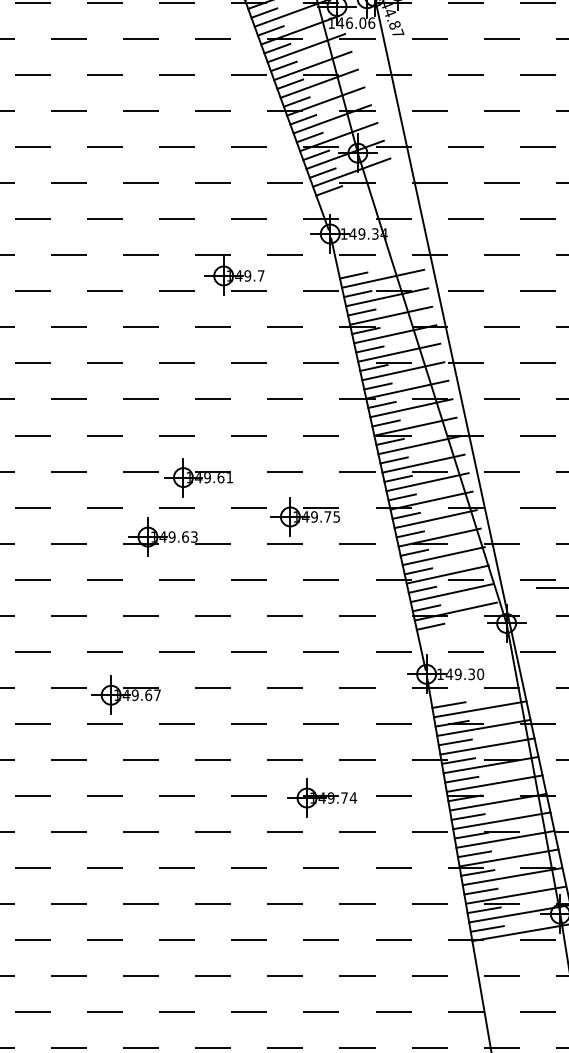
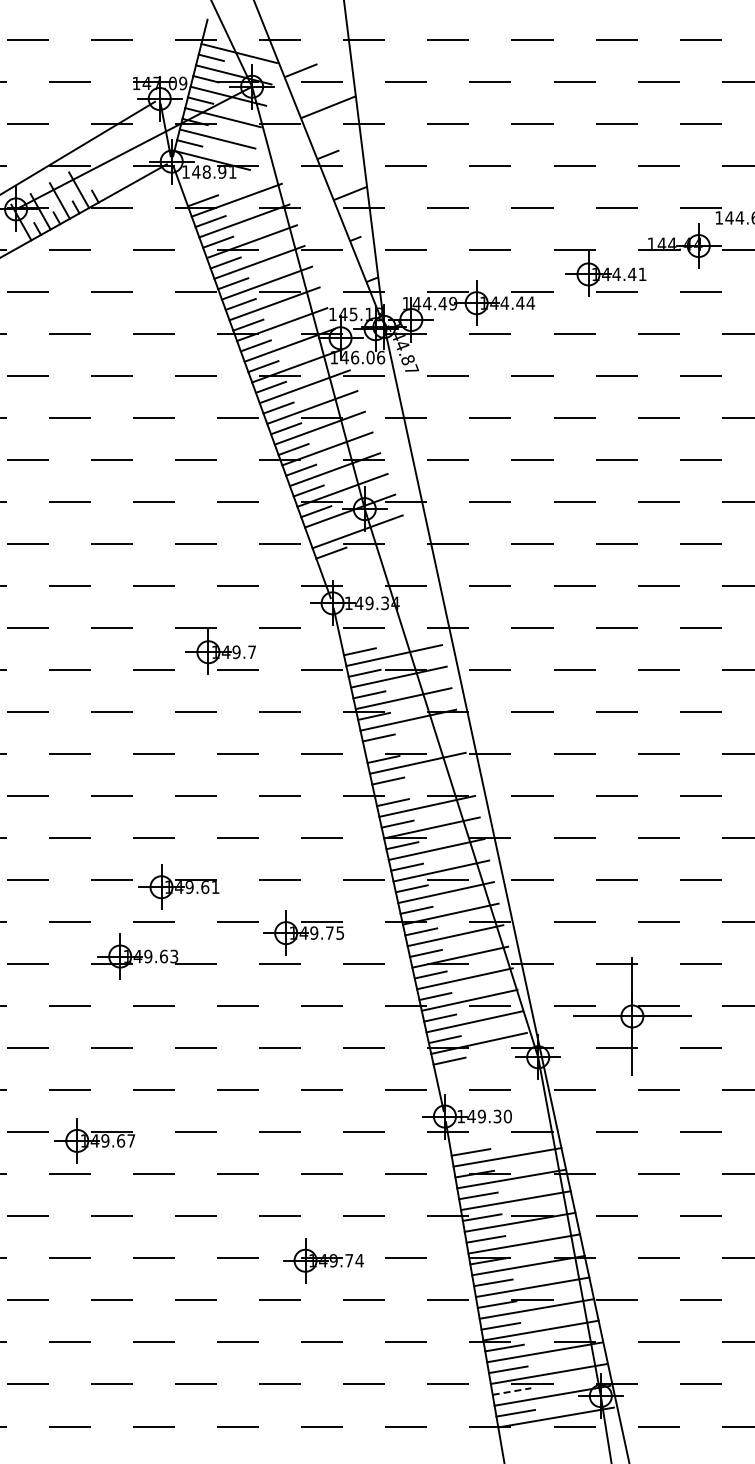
line: (322, 172) -> (323, 531), removed
line: (398, 352) -> (412, 741), removed
line: (407, 389) -> (422, 784), removed
line: (484, 910) -> (512, 1391), solid -> dashed

